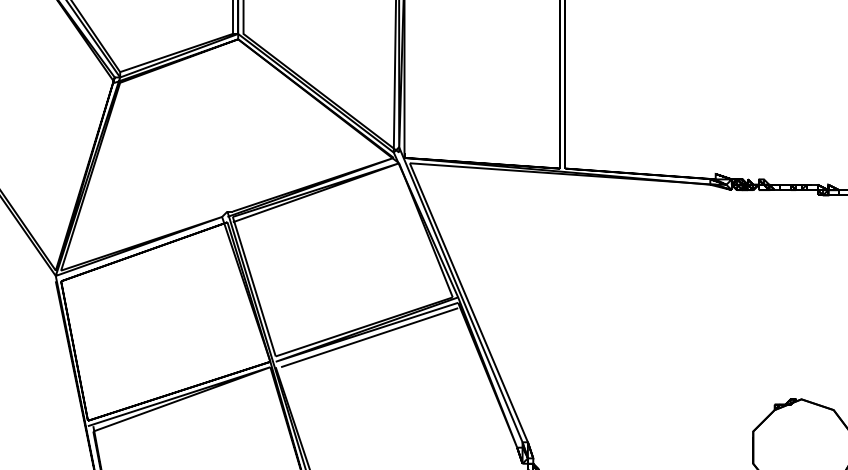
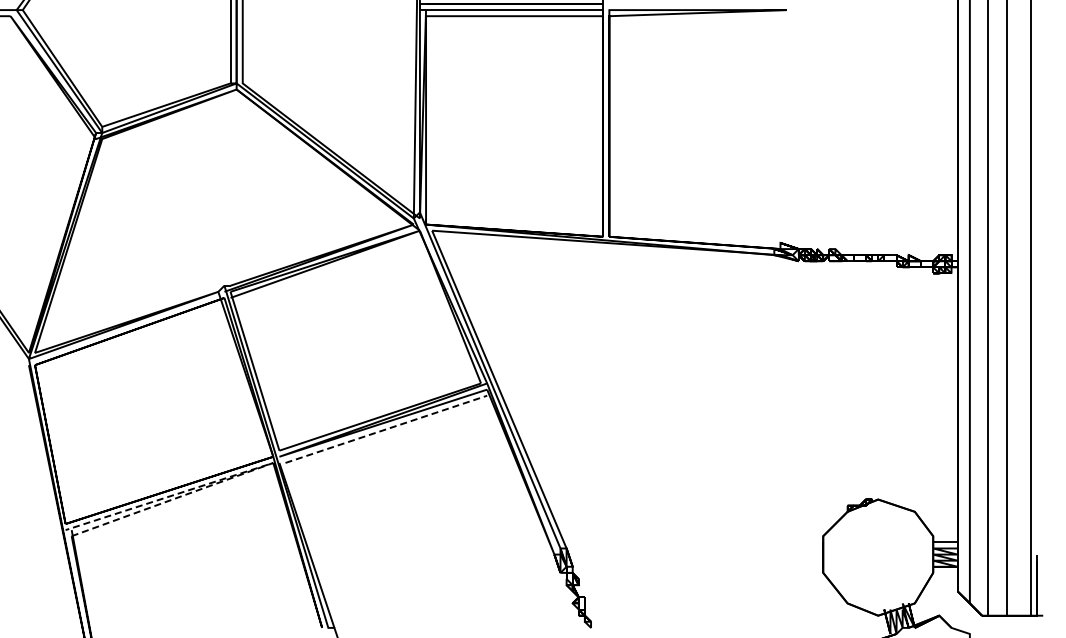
line: (369, 337) -> (386, 429), solid -> dashed
line: (268, 367) -> (271, 463), solid -> dashed

